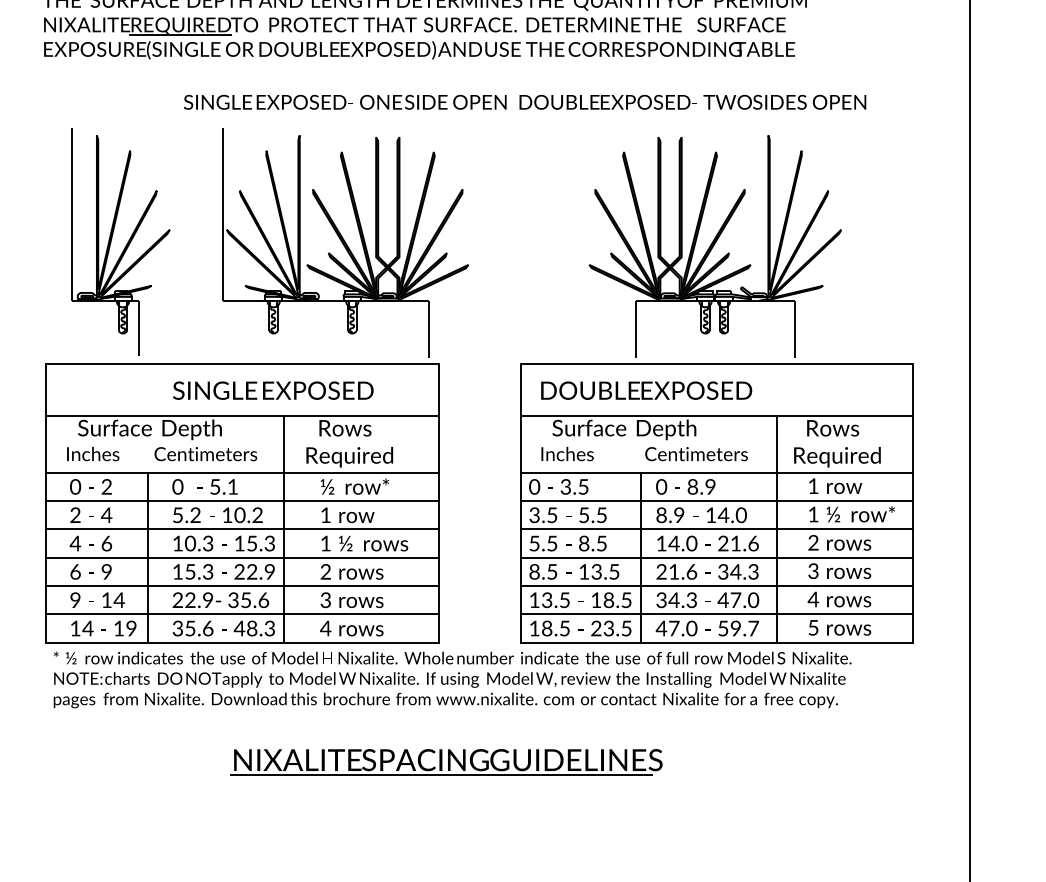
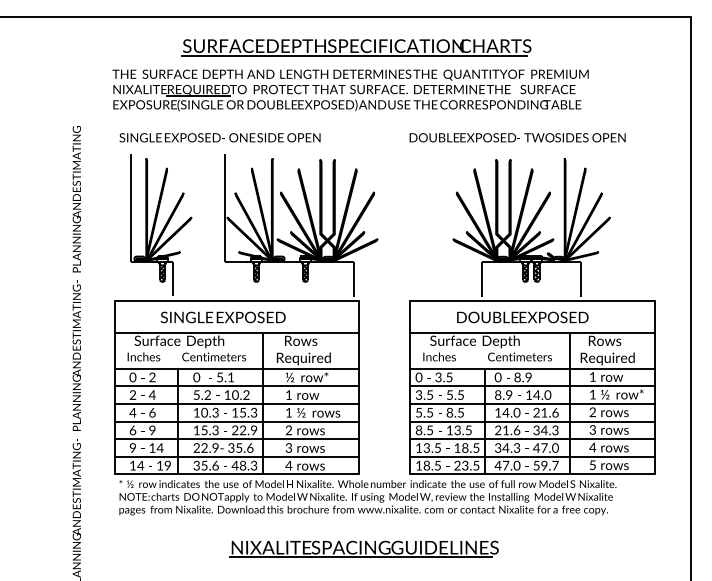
text: (344, 101) -> (219, 137), moved
text: (272, 390) -> (222, 317), moved
text: (646, 390) -> (522, 317), moved

